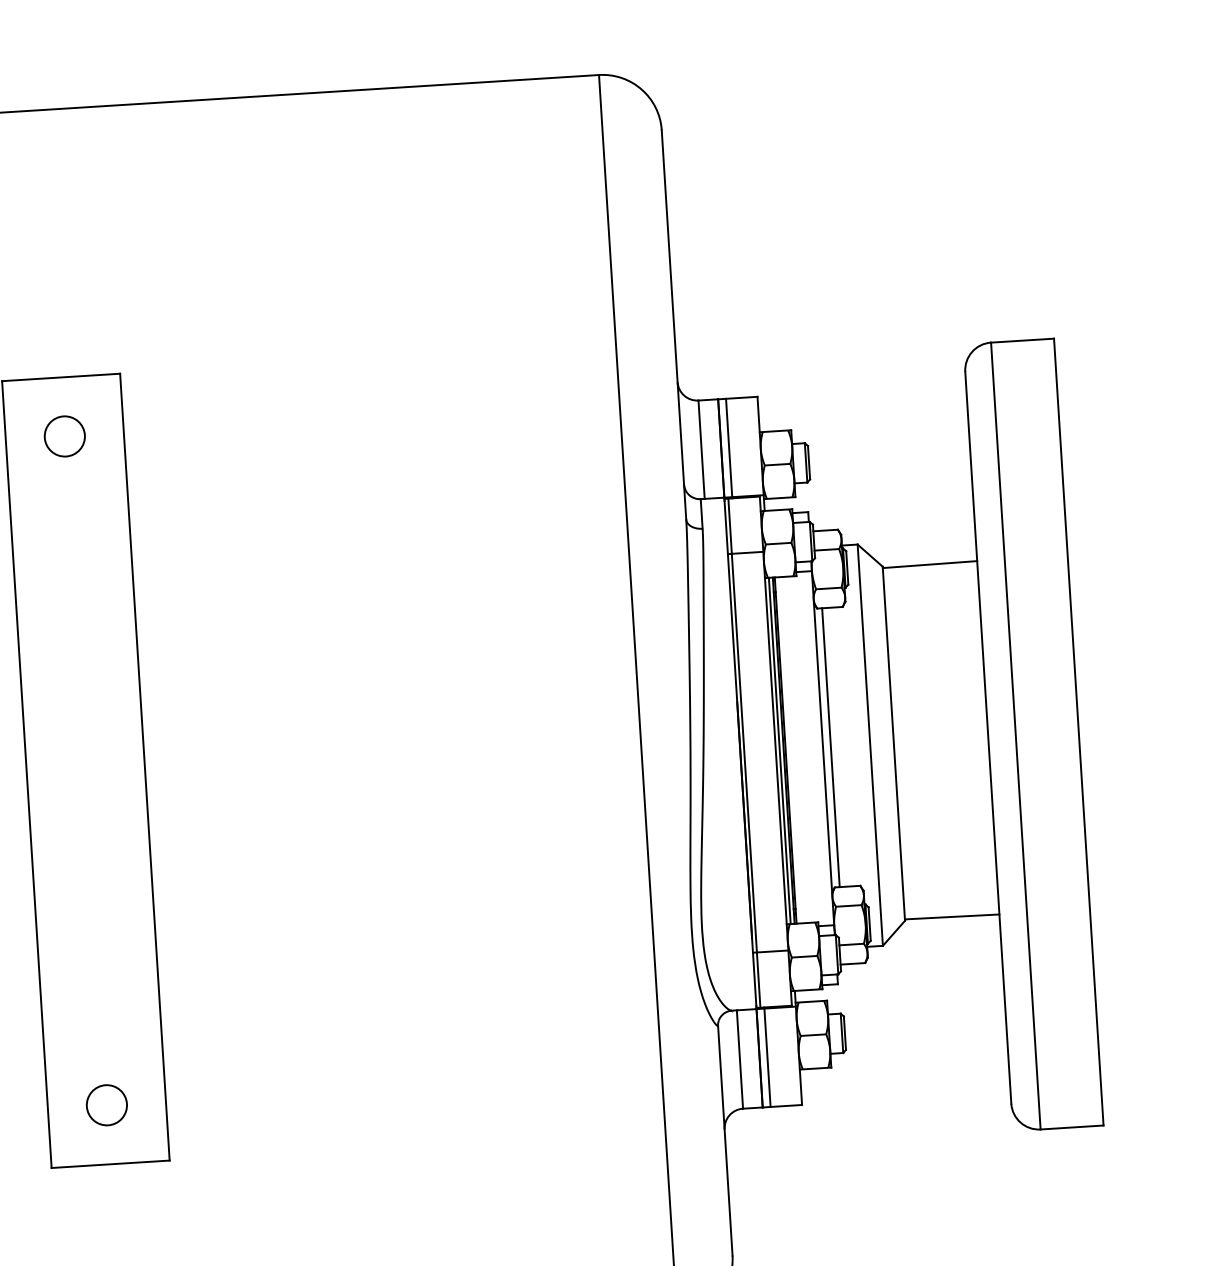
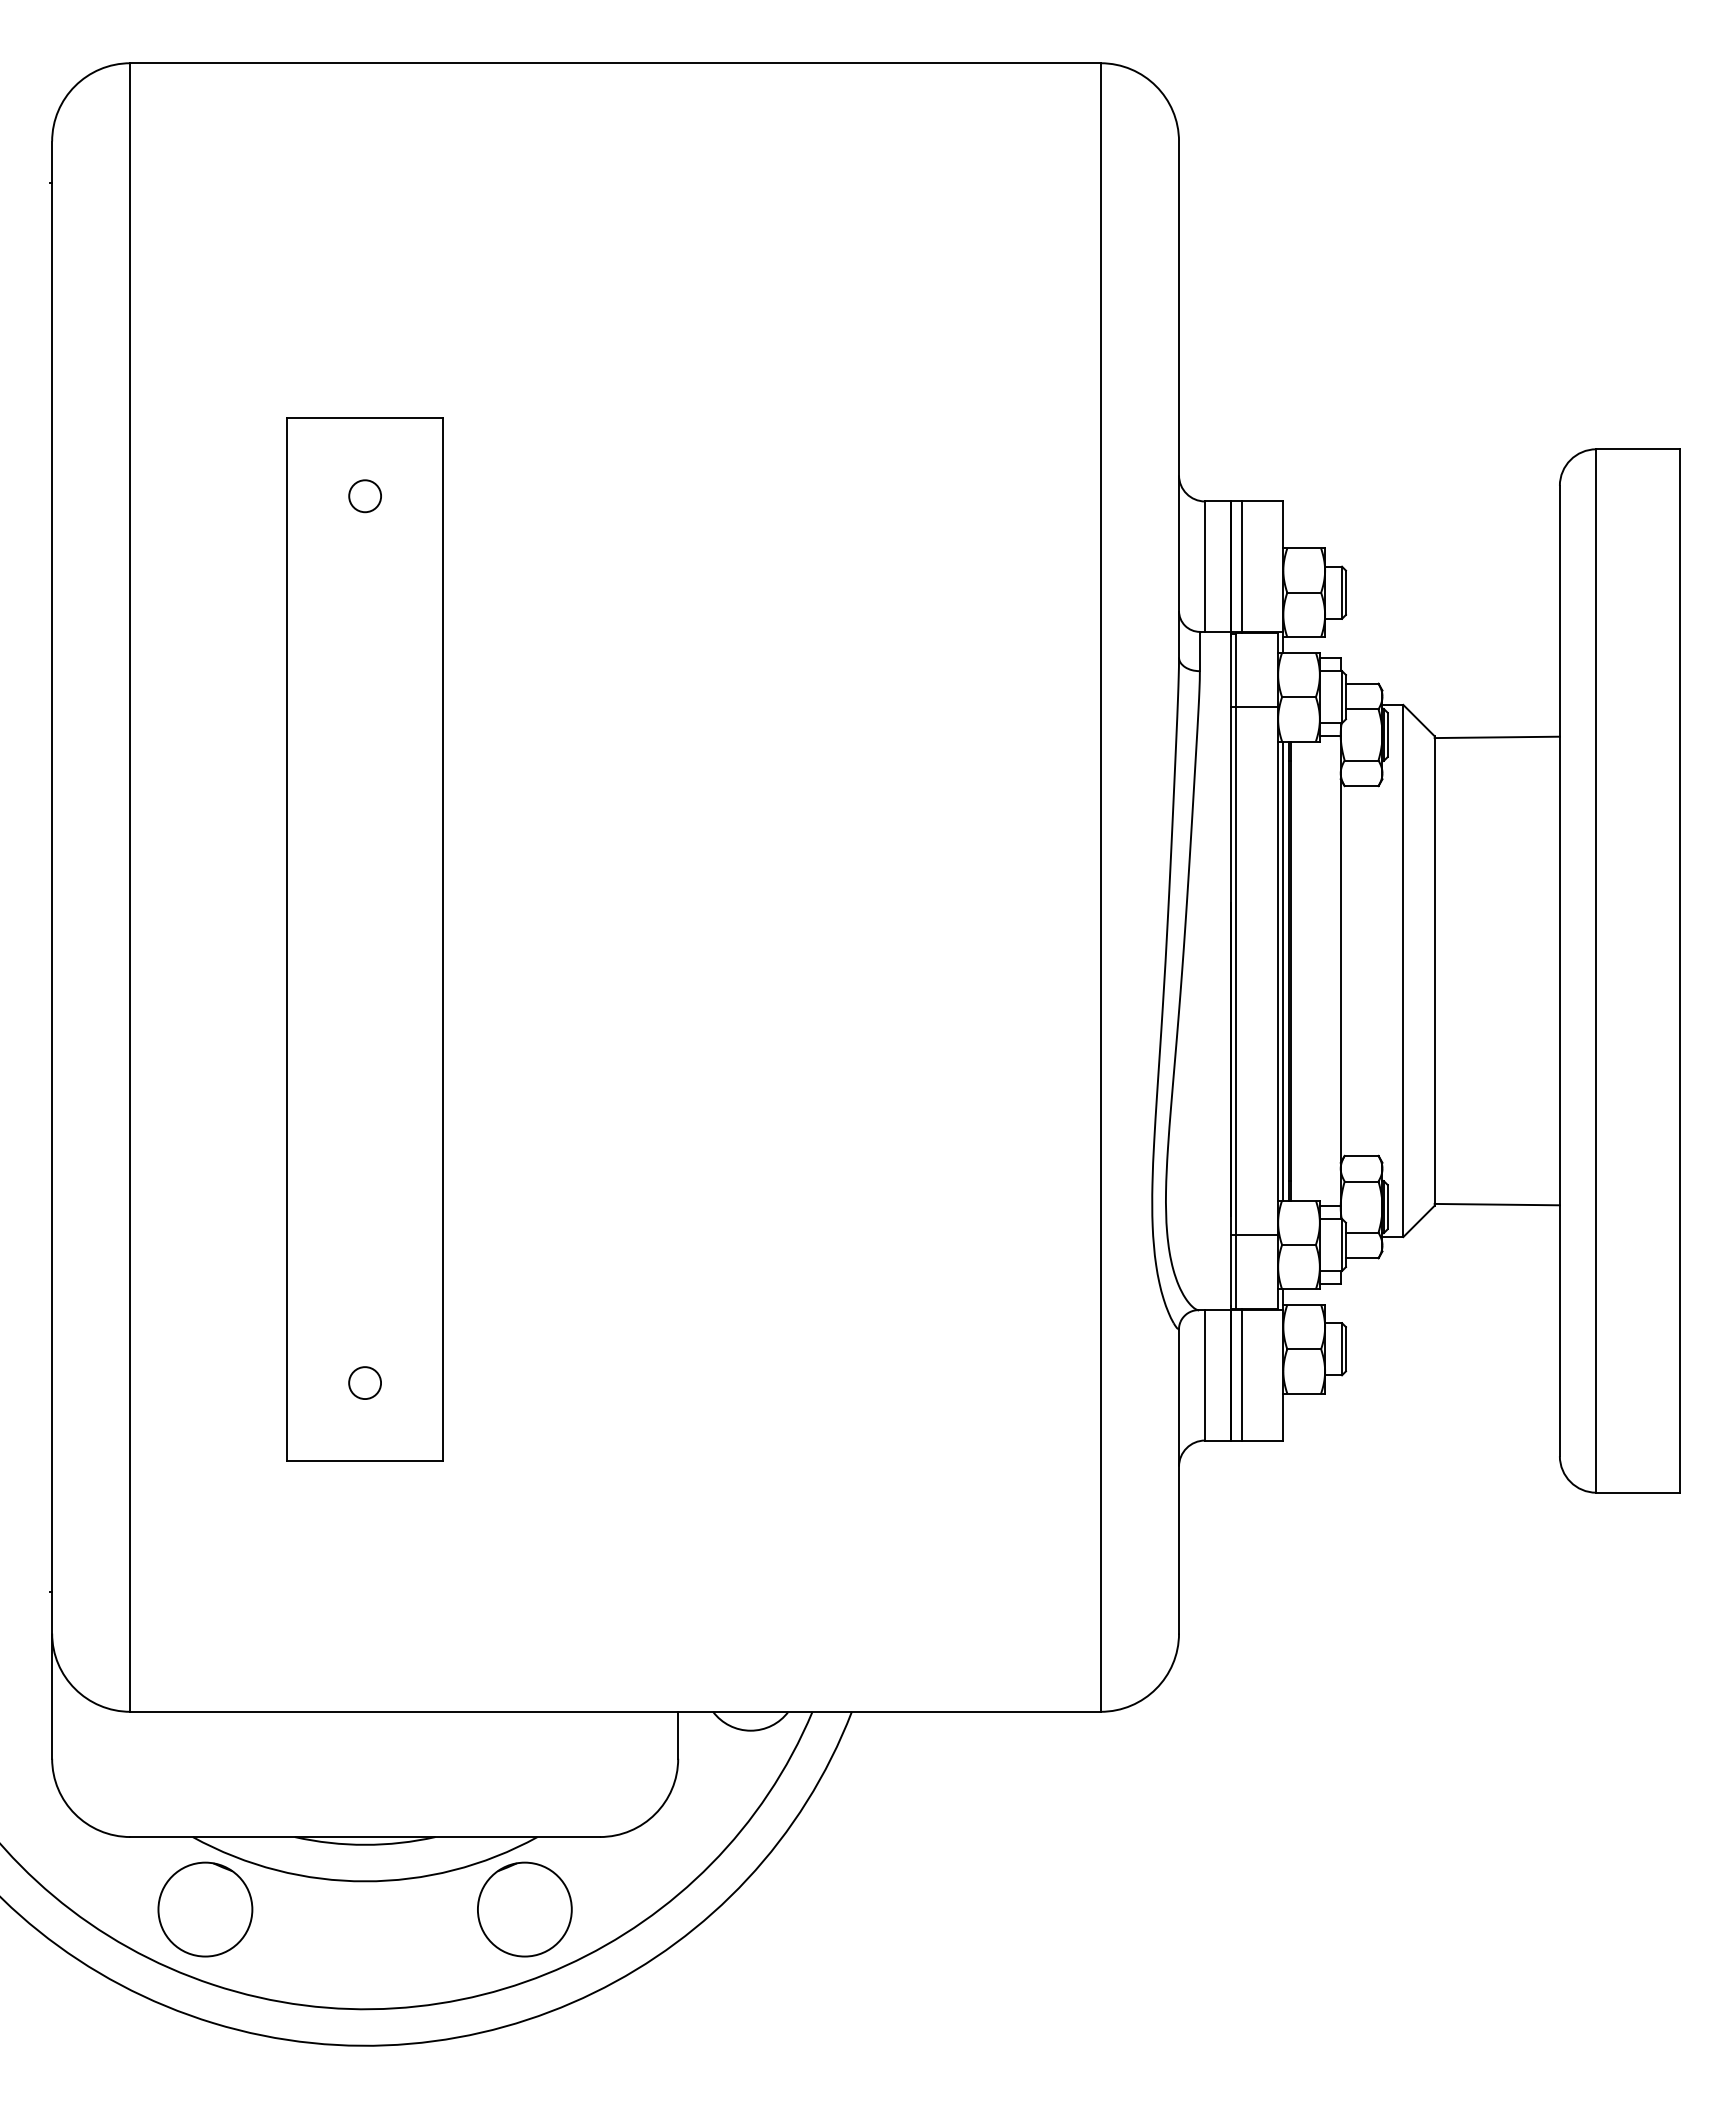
circle: (64, 435) -> (364, 495), size x0.6
line: (831, 747) -> (1351, 970), removed
circle: (106, 1104) -> (364, 1382), size x0.6

